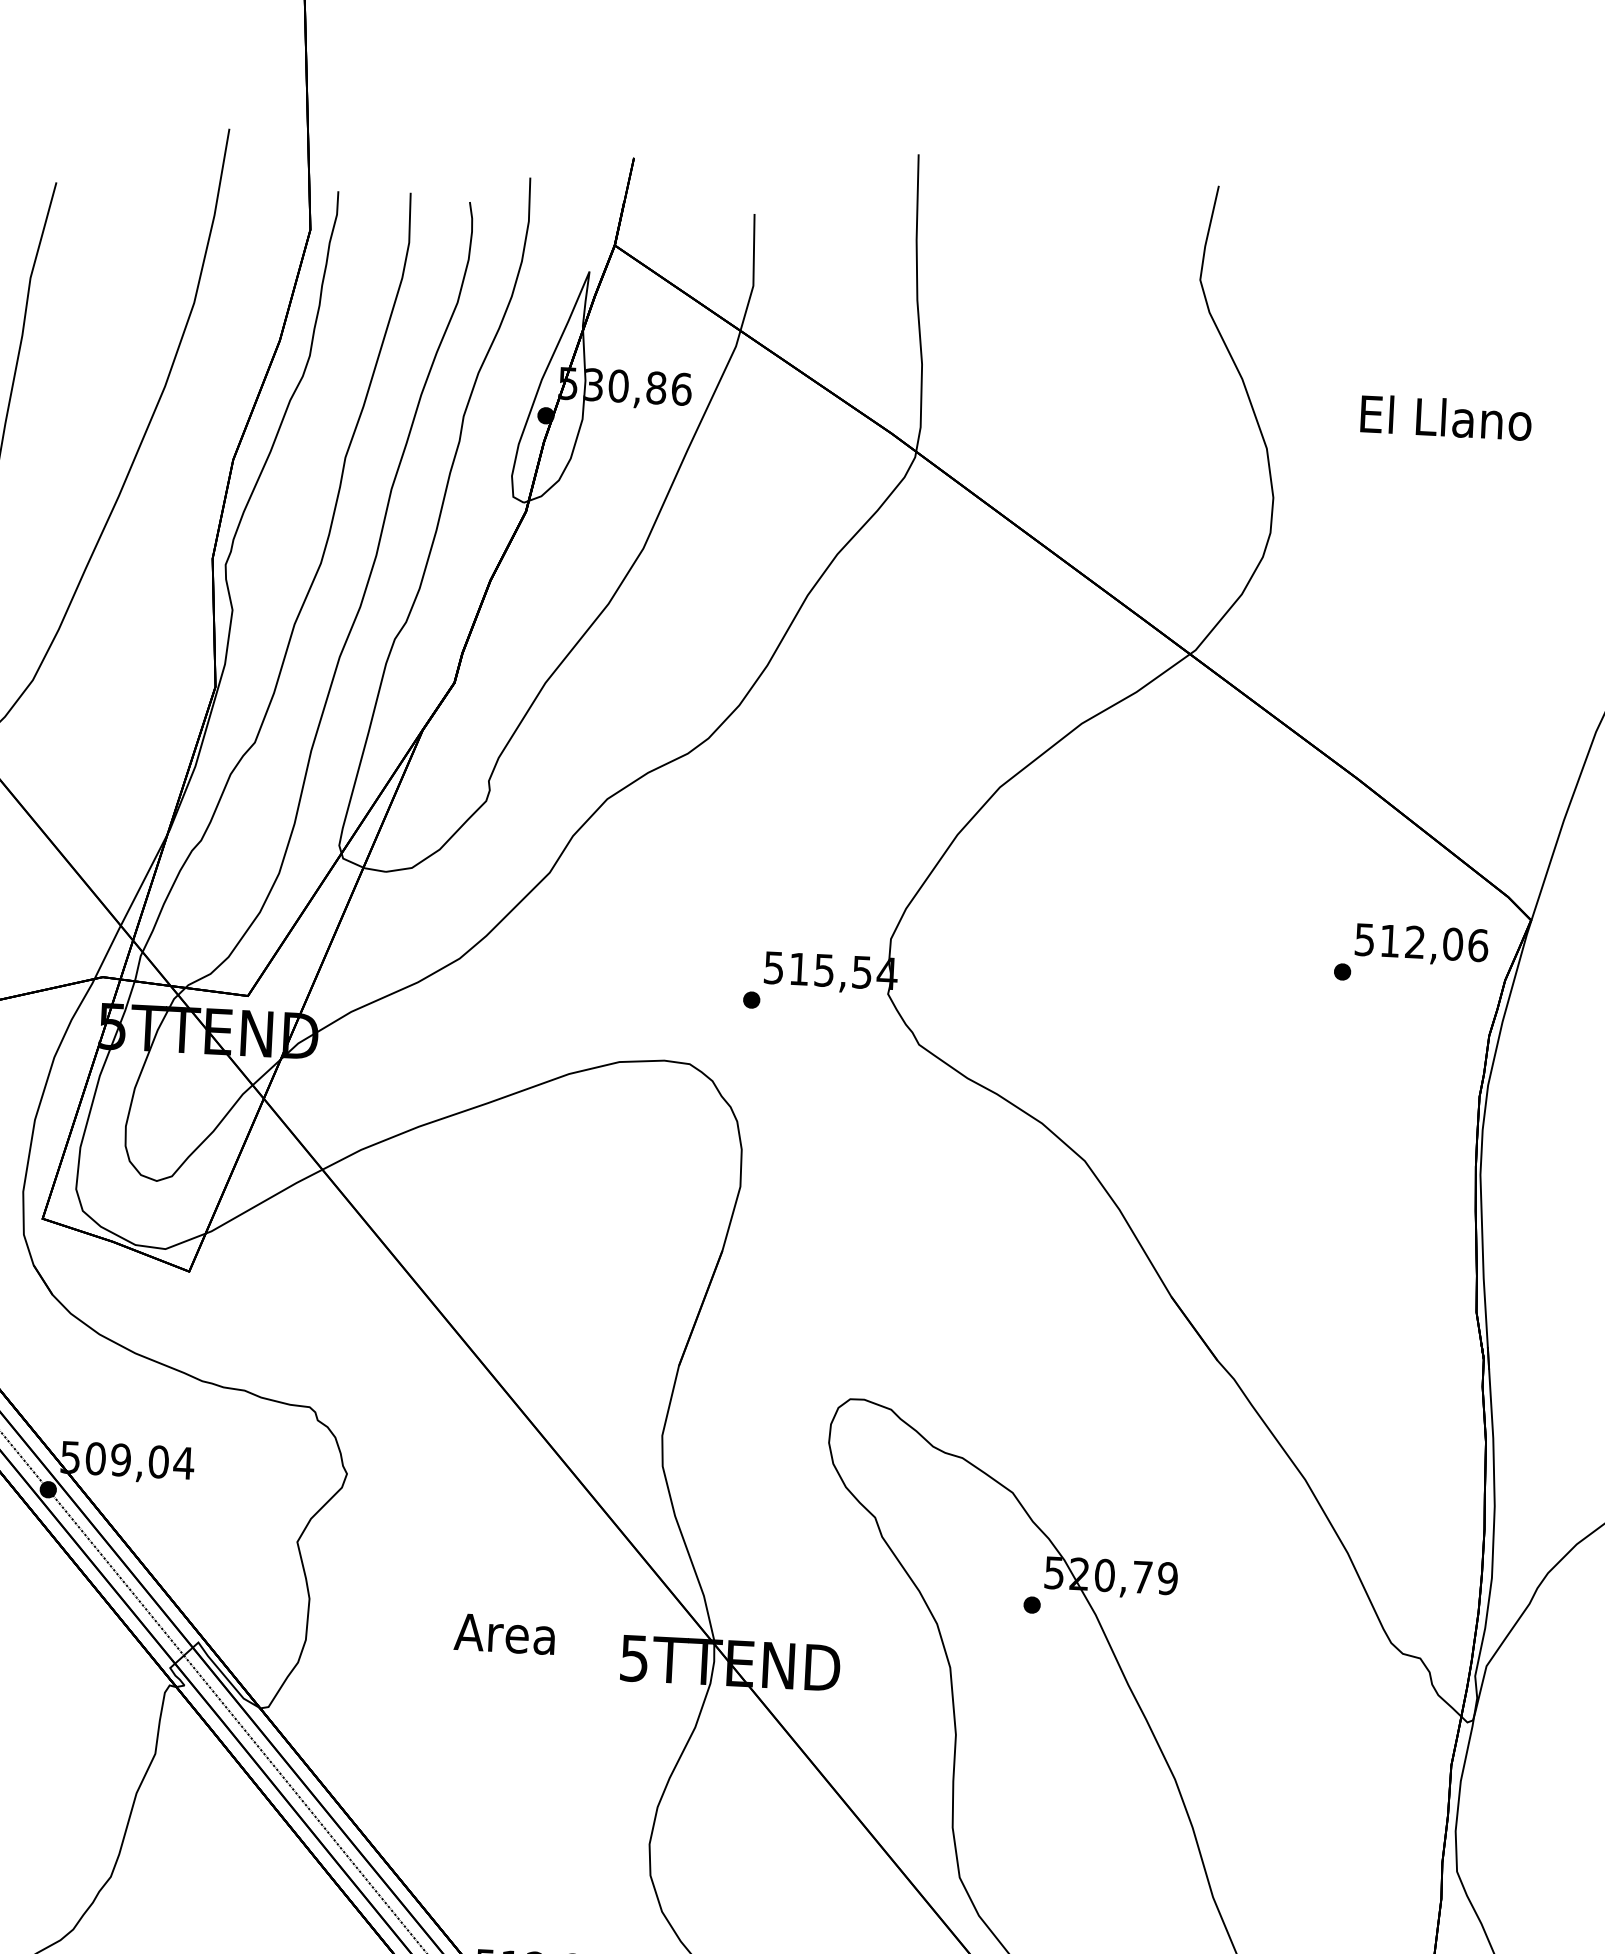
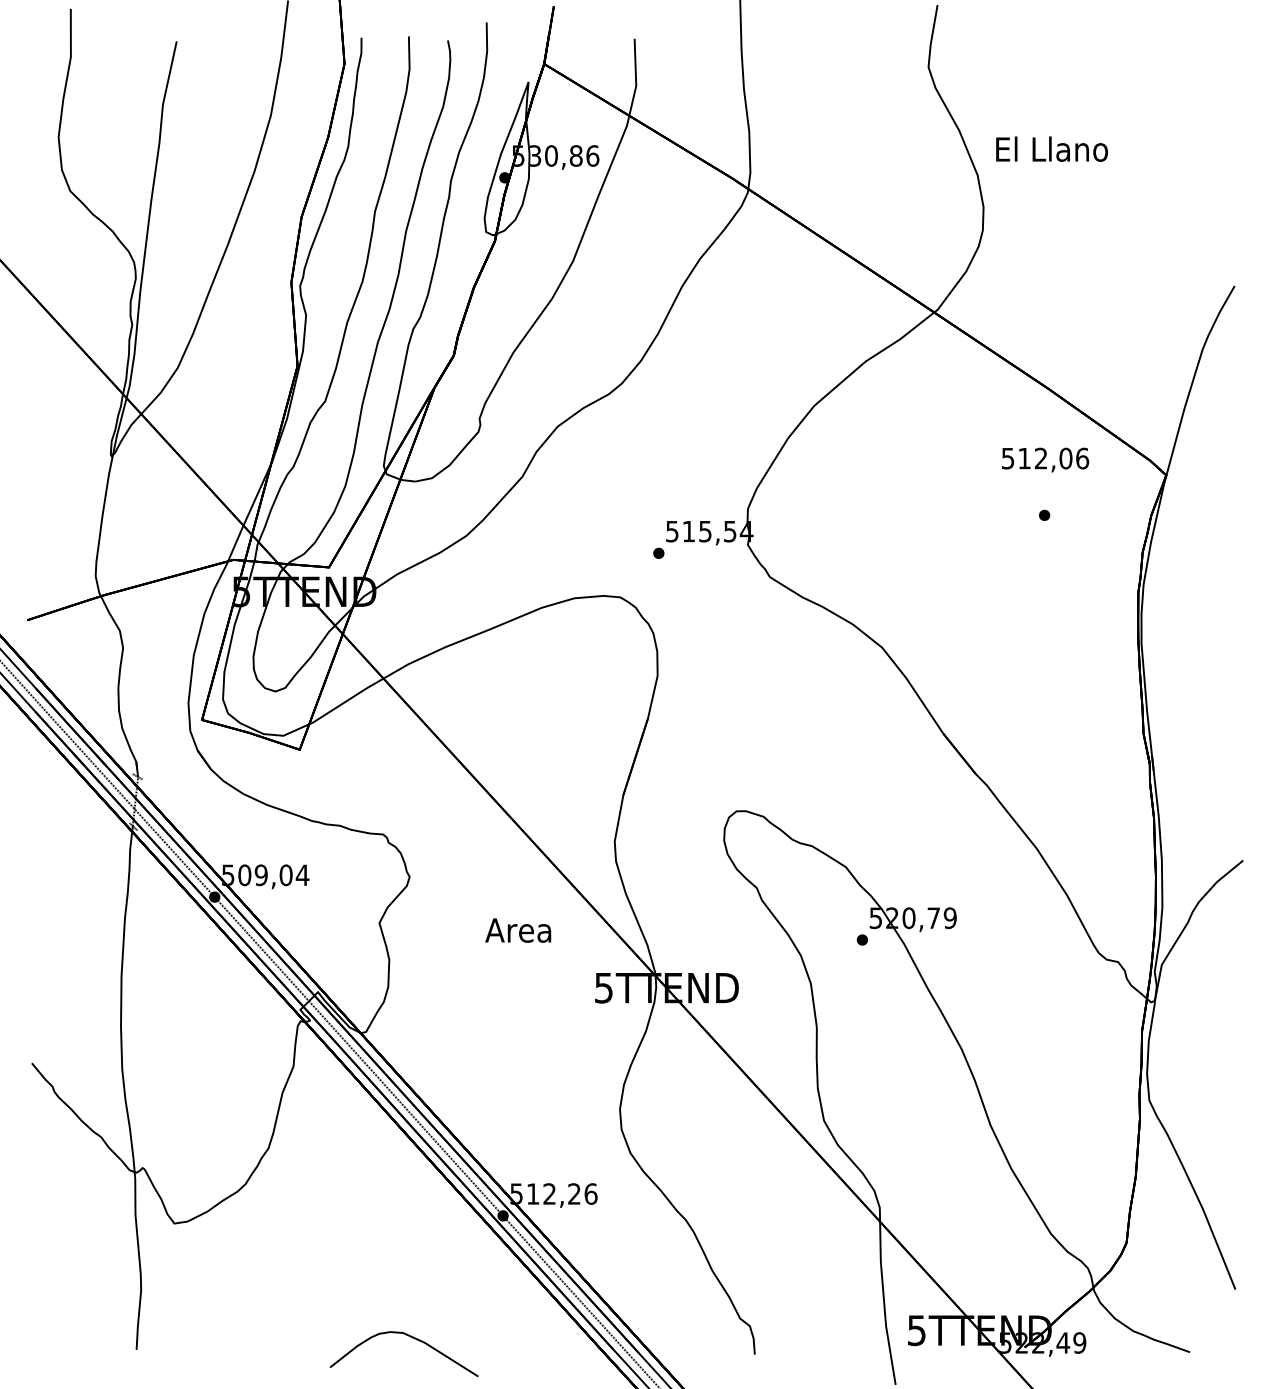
text: (1446, 416) -> (1052, 148), moved
text: (1421, 944) -> (1045, 459), moved
text: (505, 1634) -> (518, 930), moved

